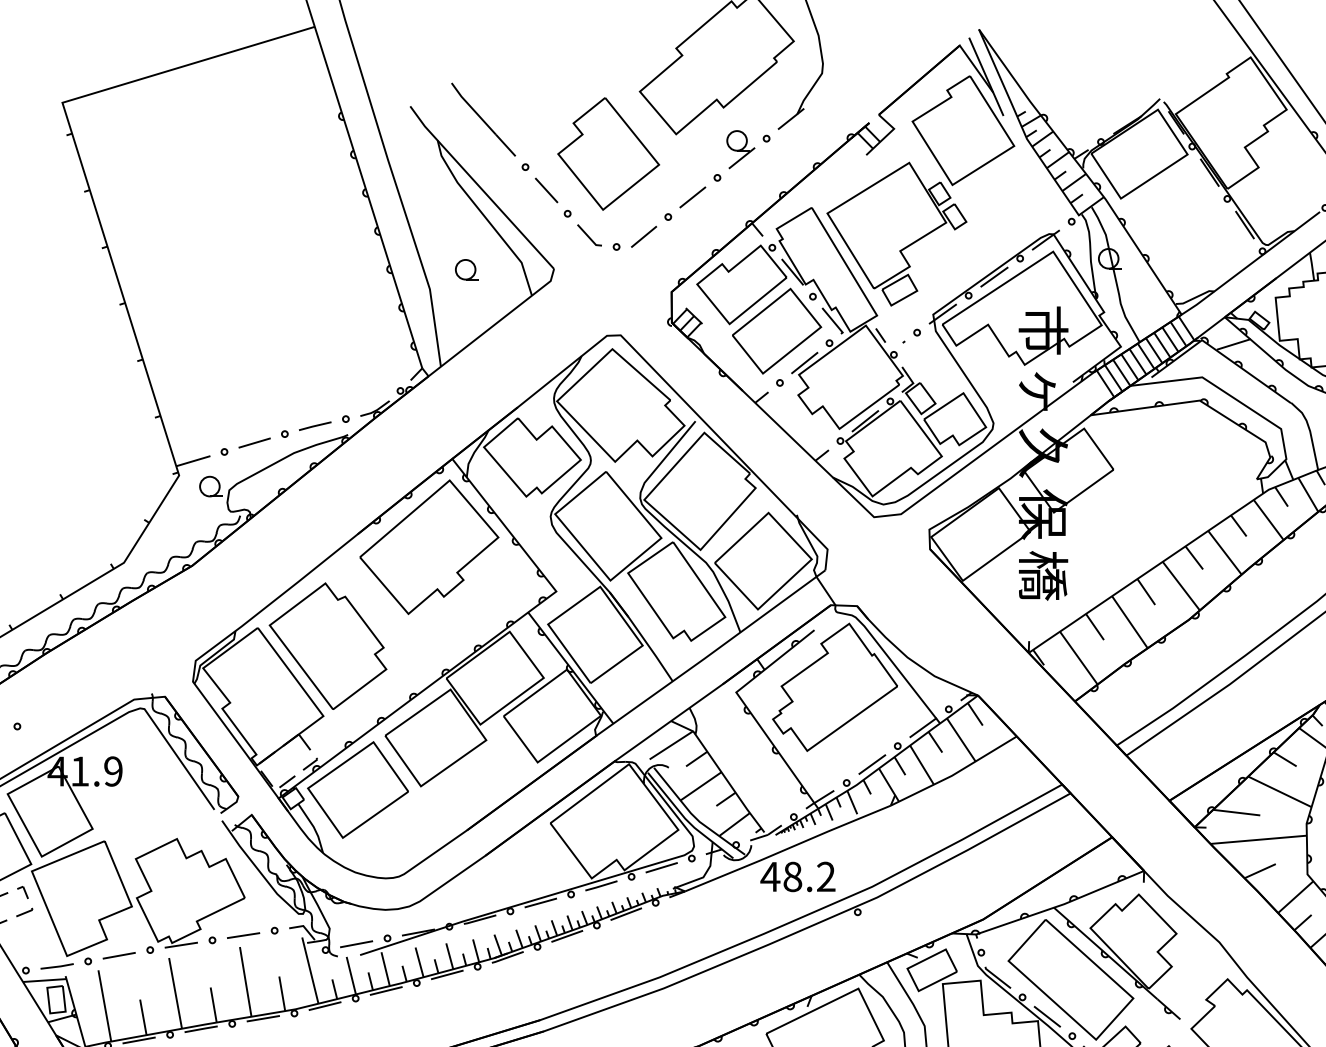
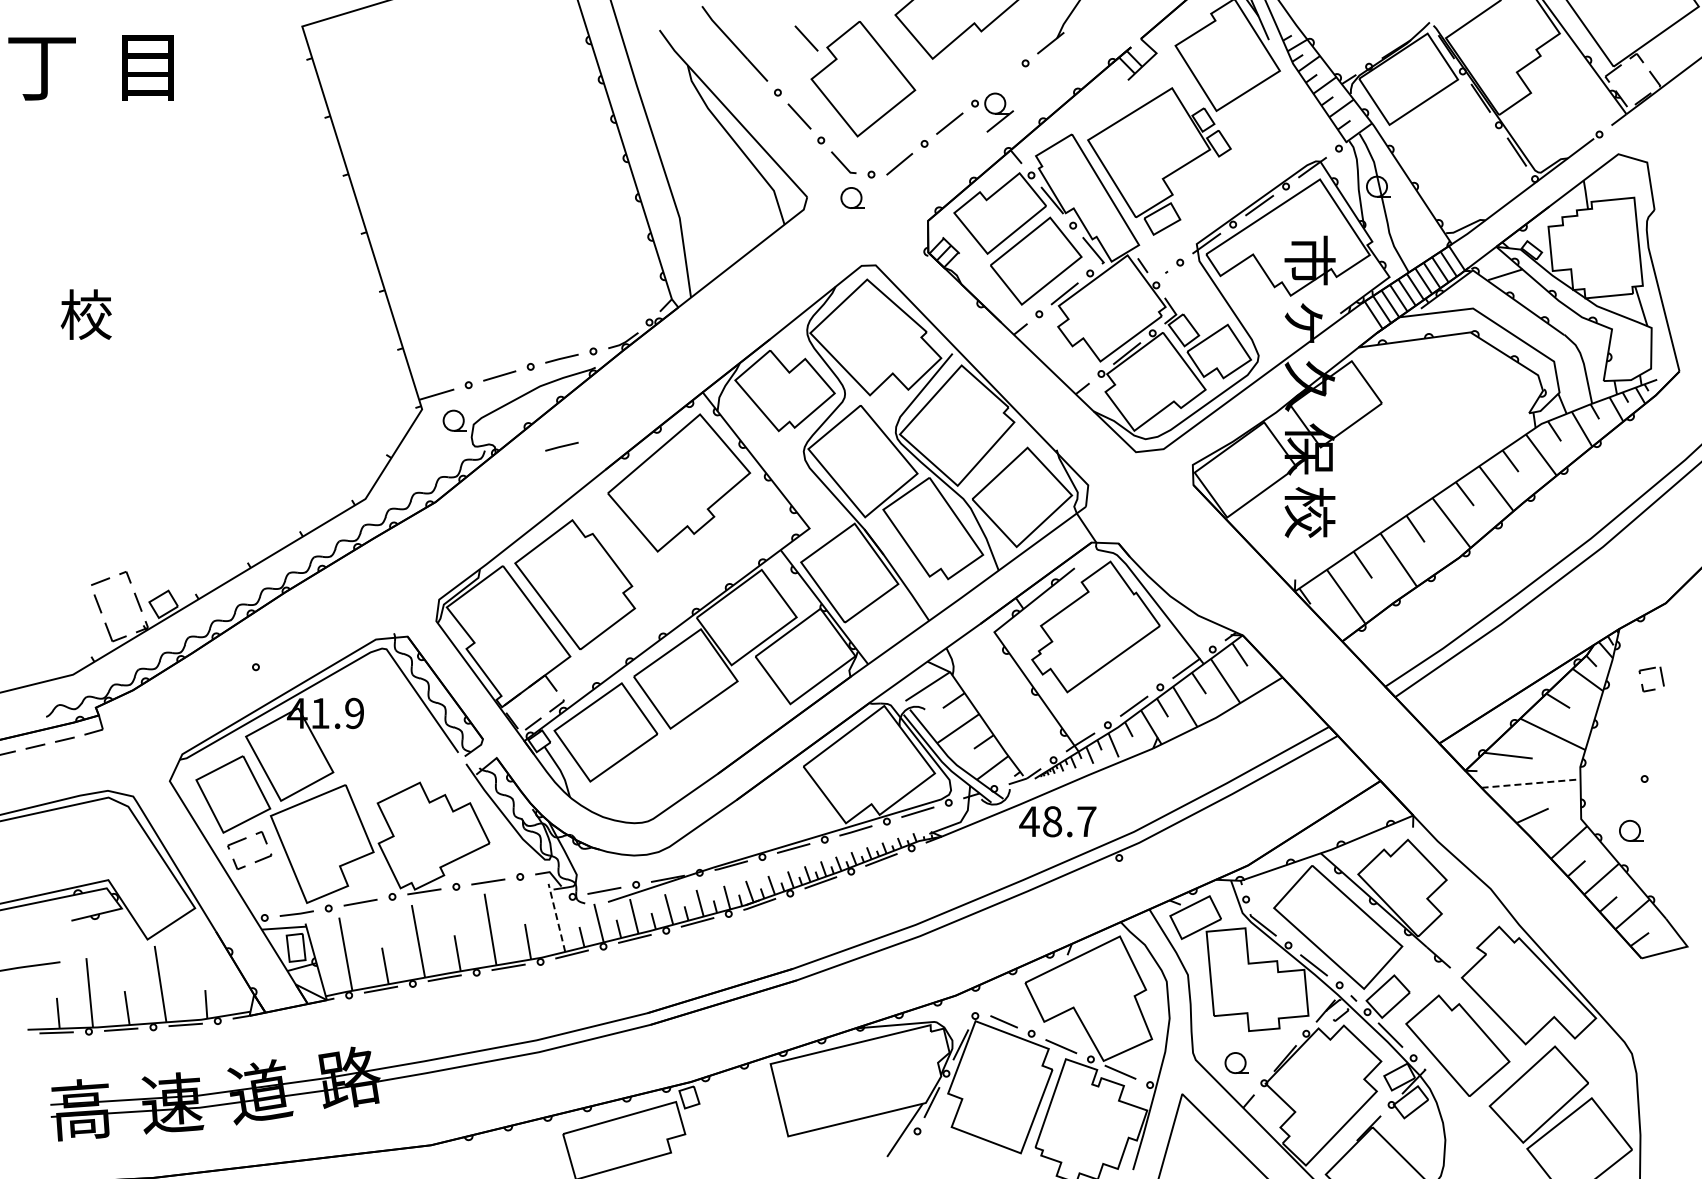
line: (553, 114) -> (806, 38), added
part: (741, 149) -> (999, 112), moved
part: (466, 269) -> (852, 197), moved
line: (314, 511) -> (561, 446), added
text: (1042, 576) -> (1309, 513), 橋 -> 校
line: (1259, 839) -> (1531, 783), solid -> dashed
text: (825, 876) -> (1086, 821), 48.2 -> 48.7
line: (309, 970) -> (556, 917), solid -> dashed

